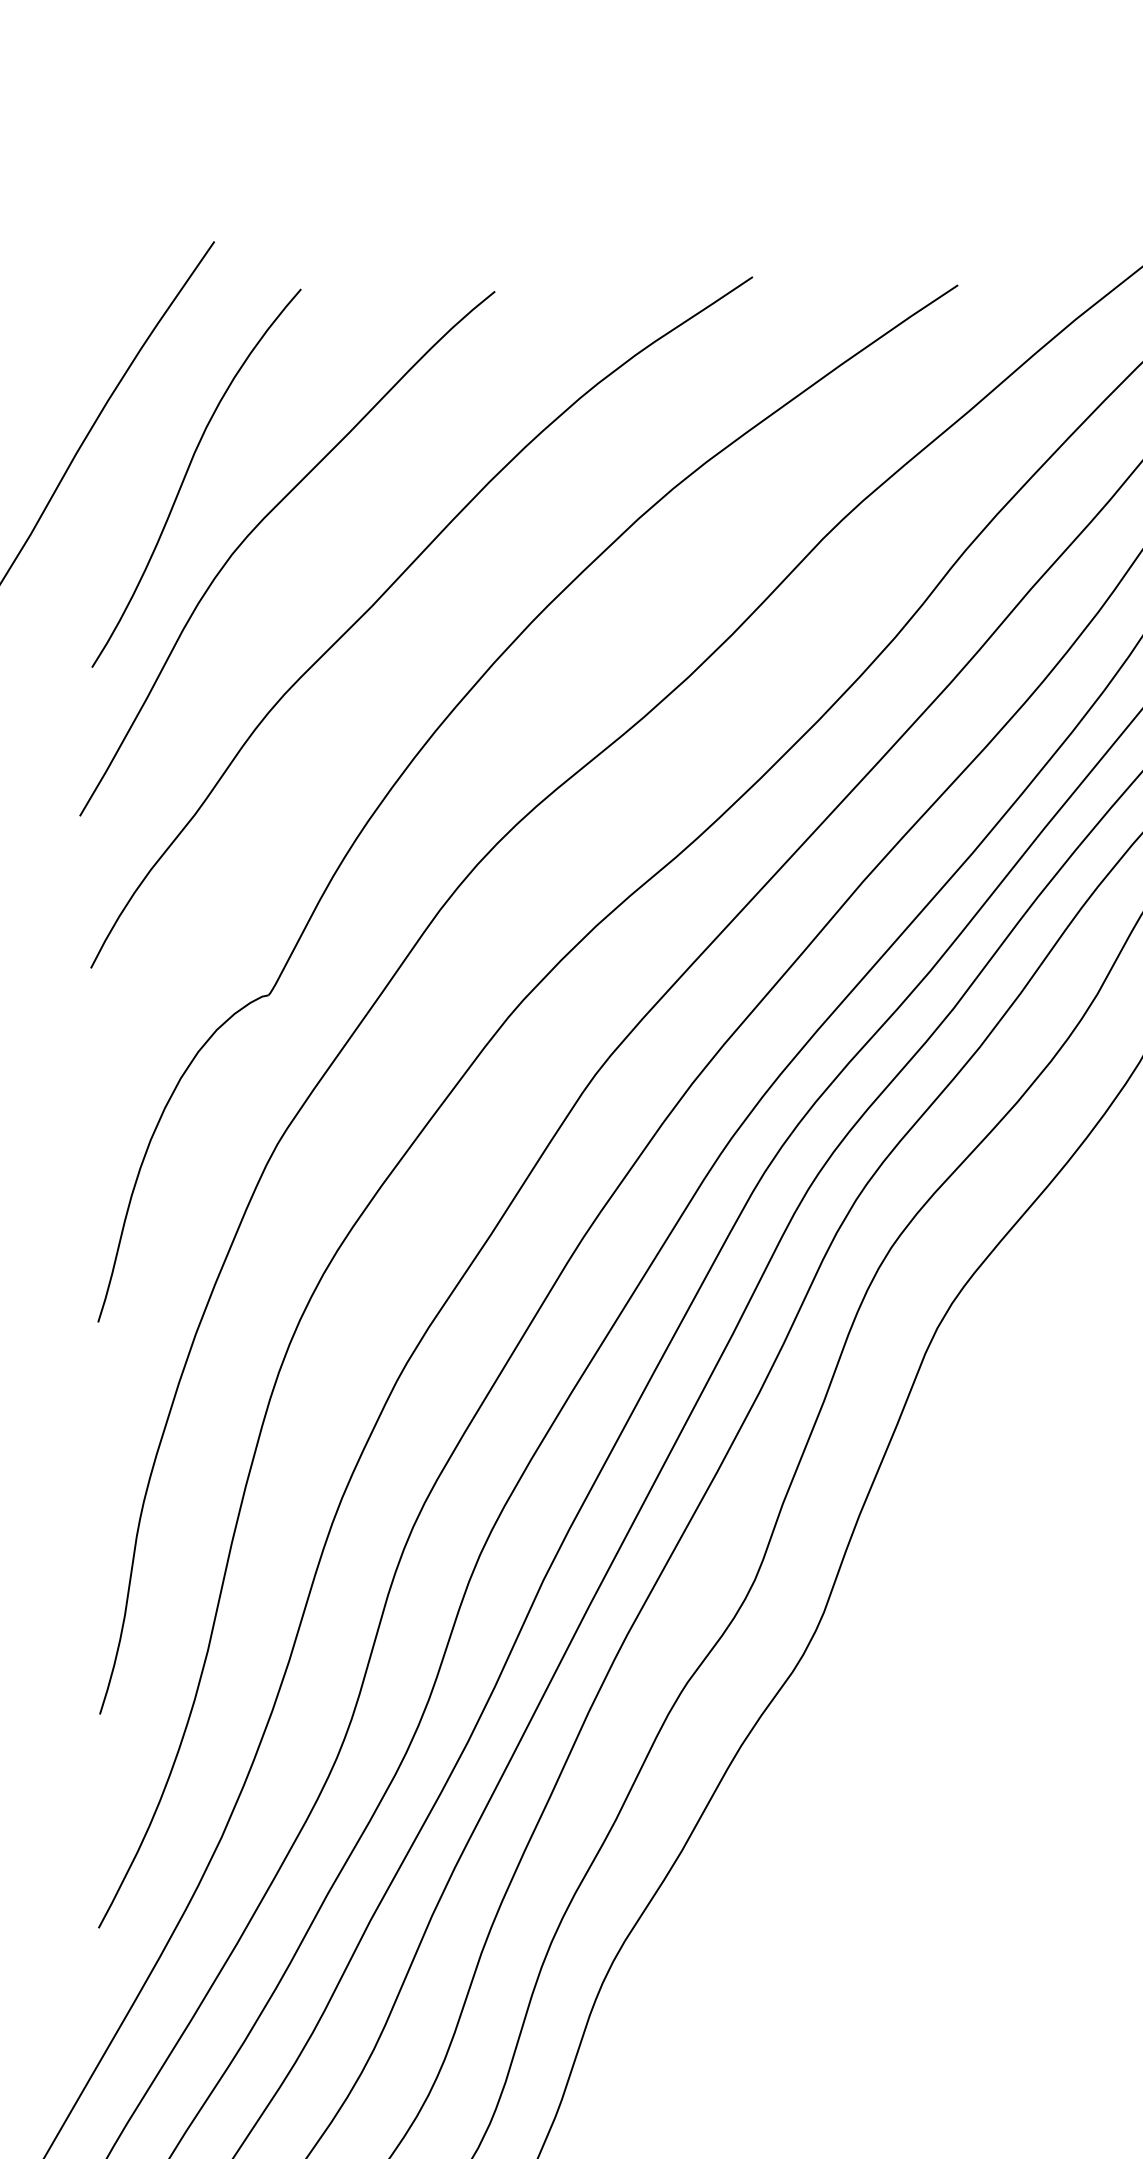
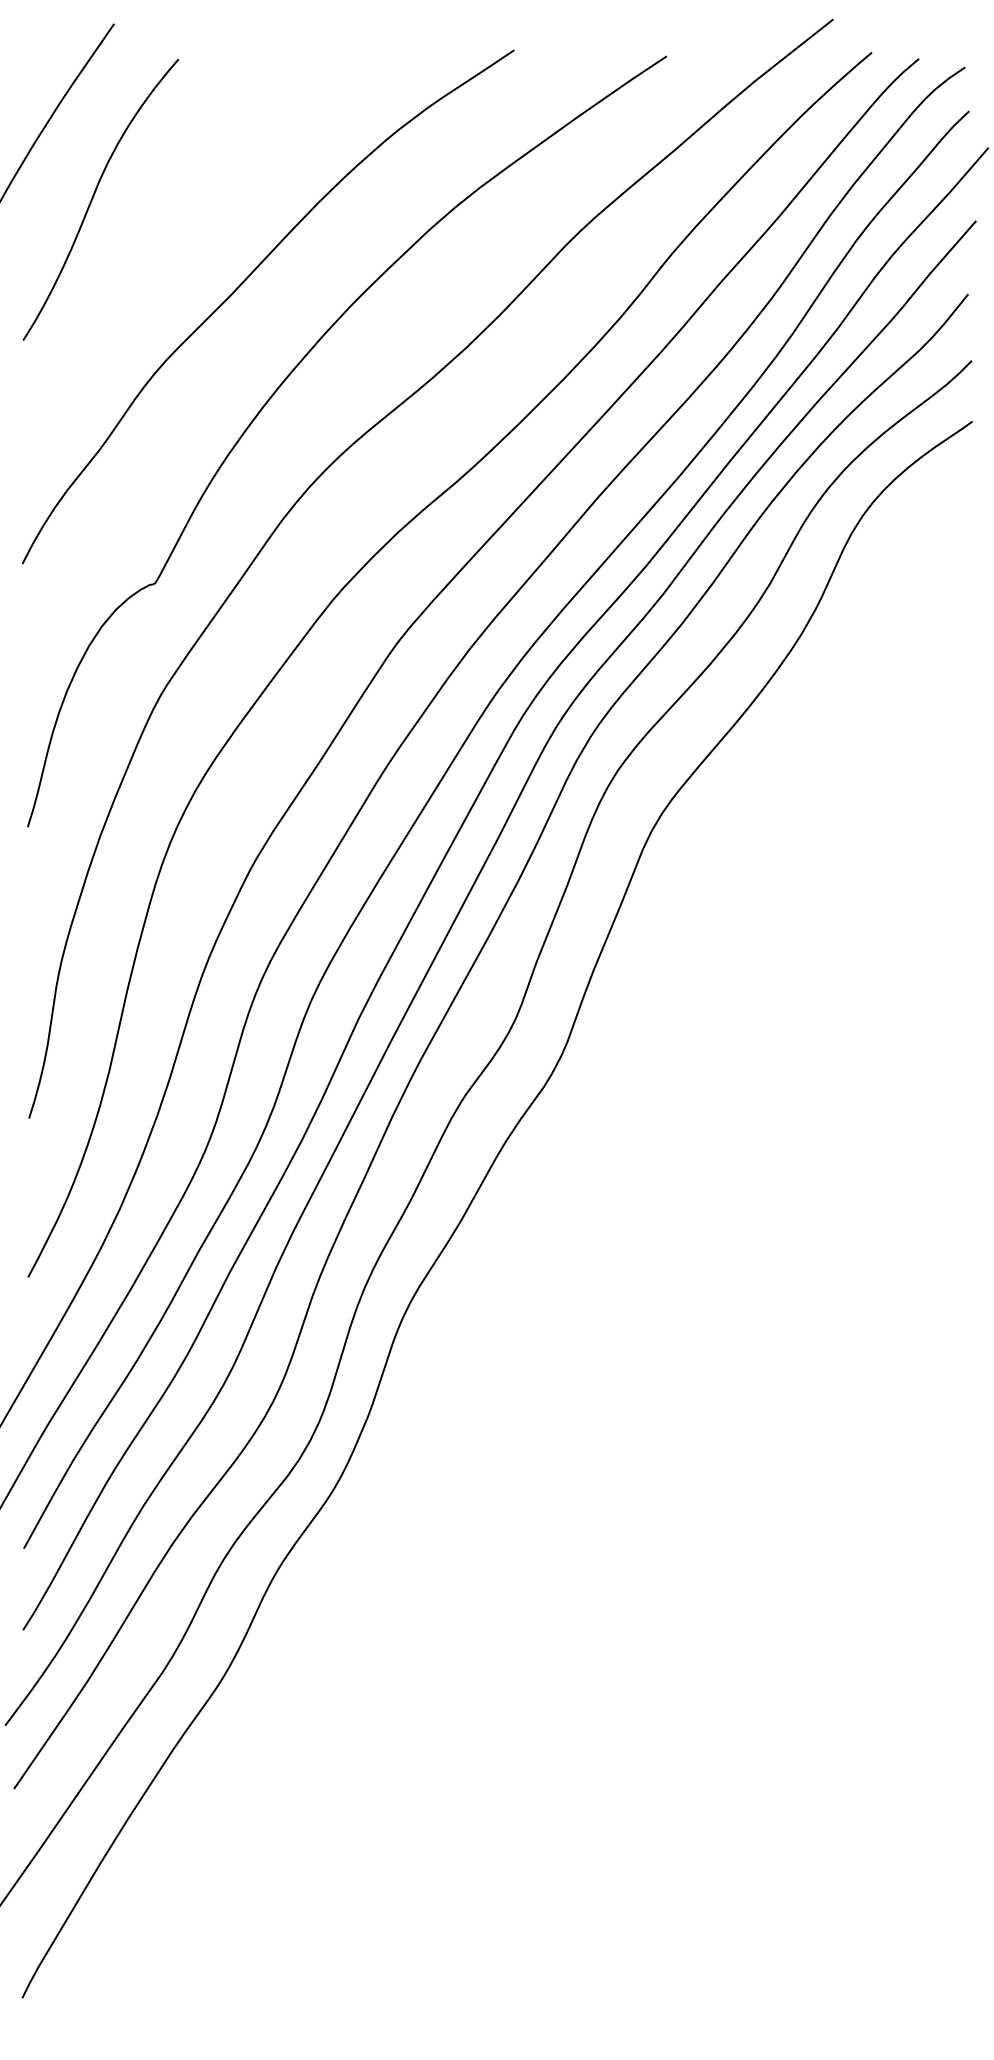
curve: (256, 529) -> (145, 237), removed

